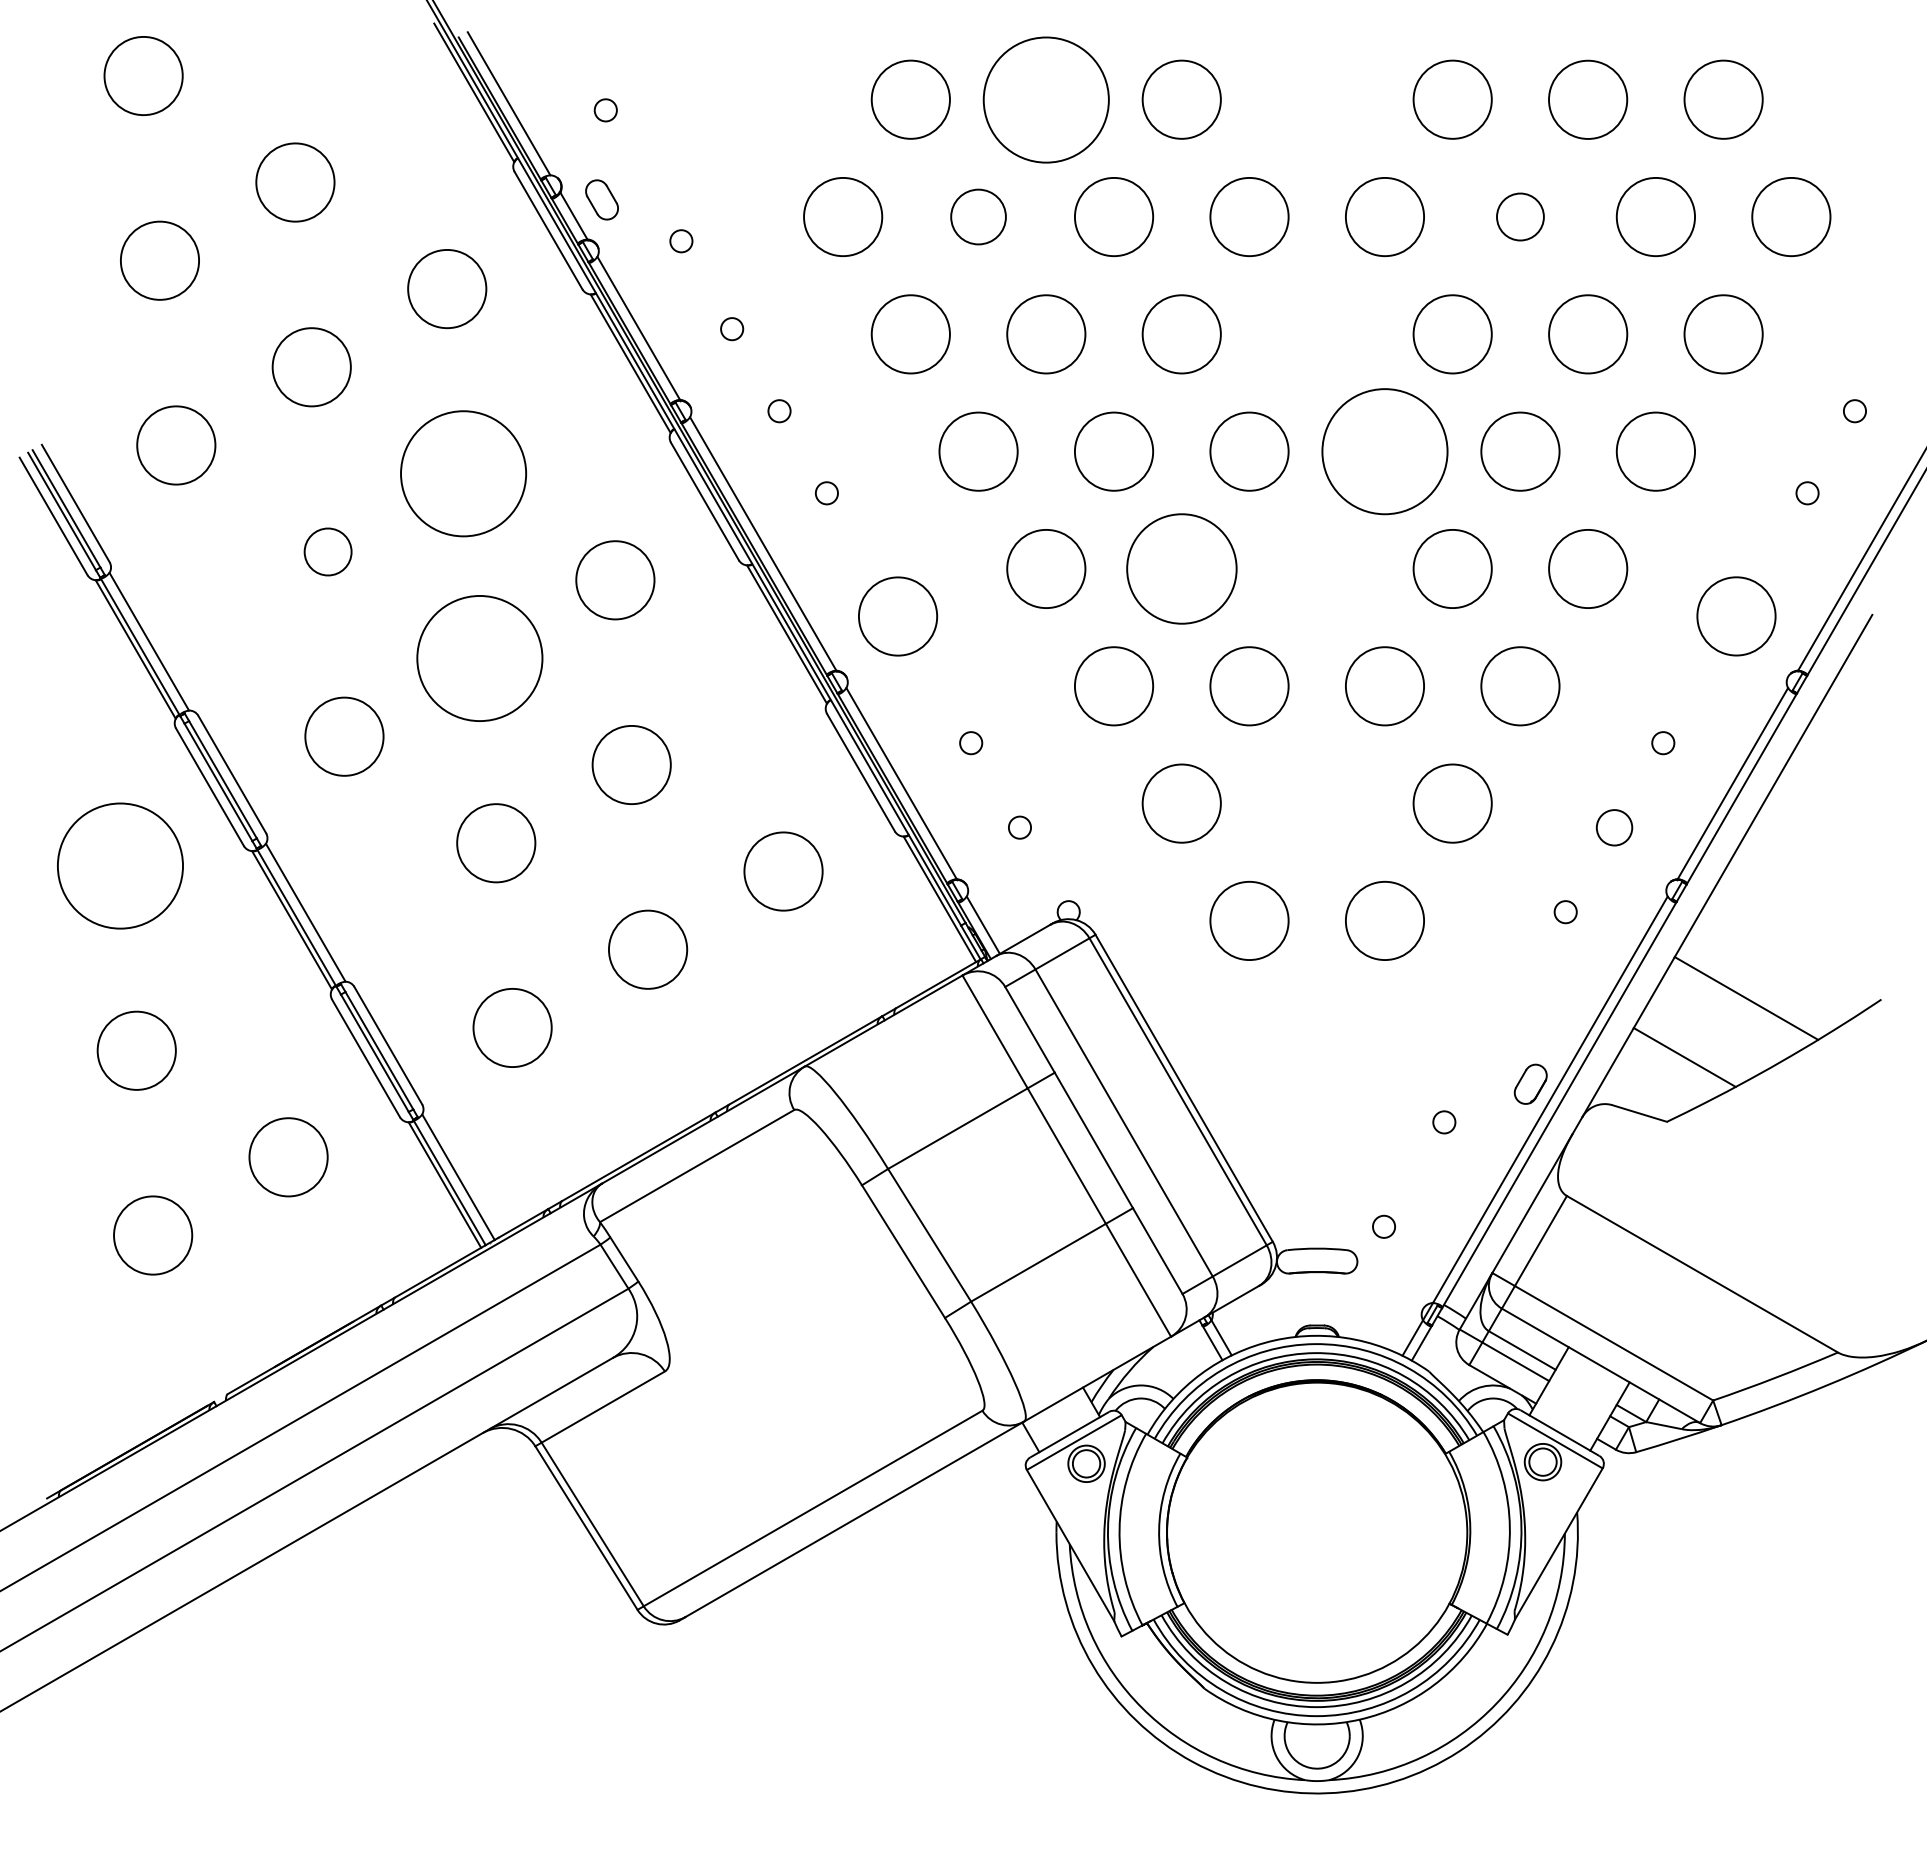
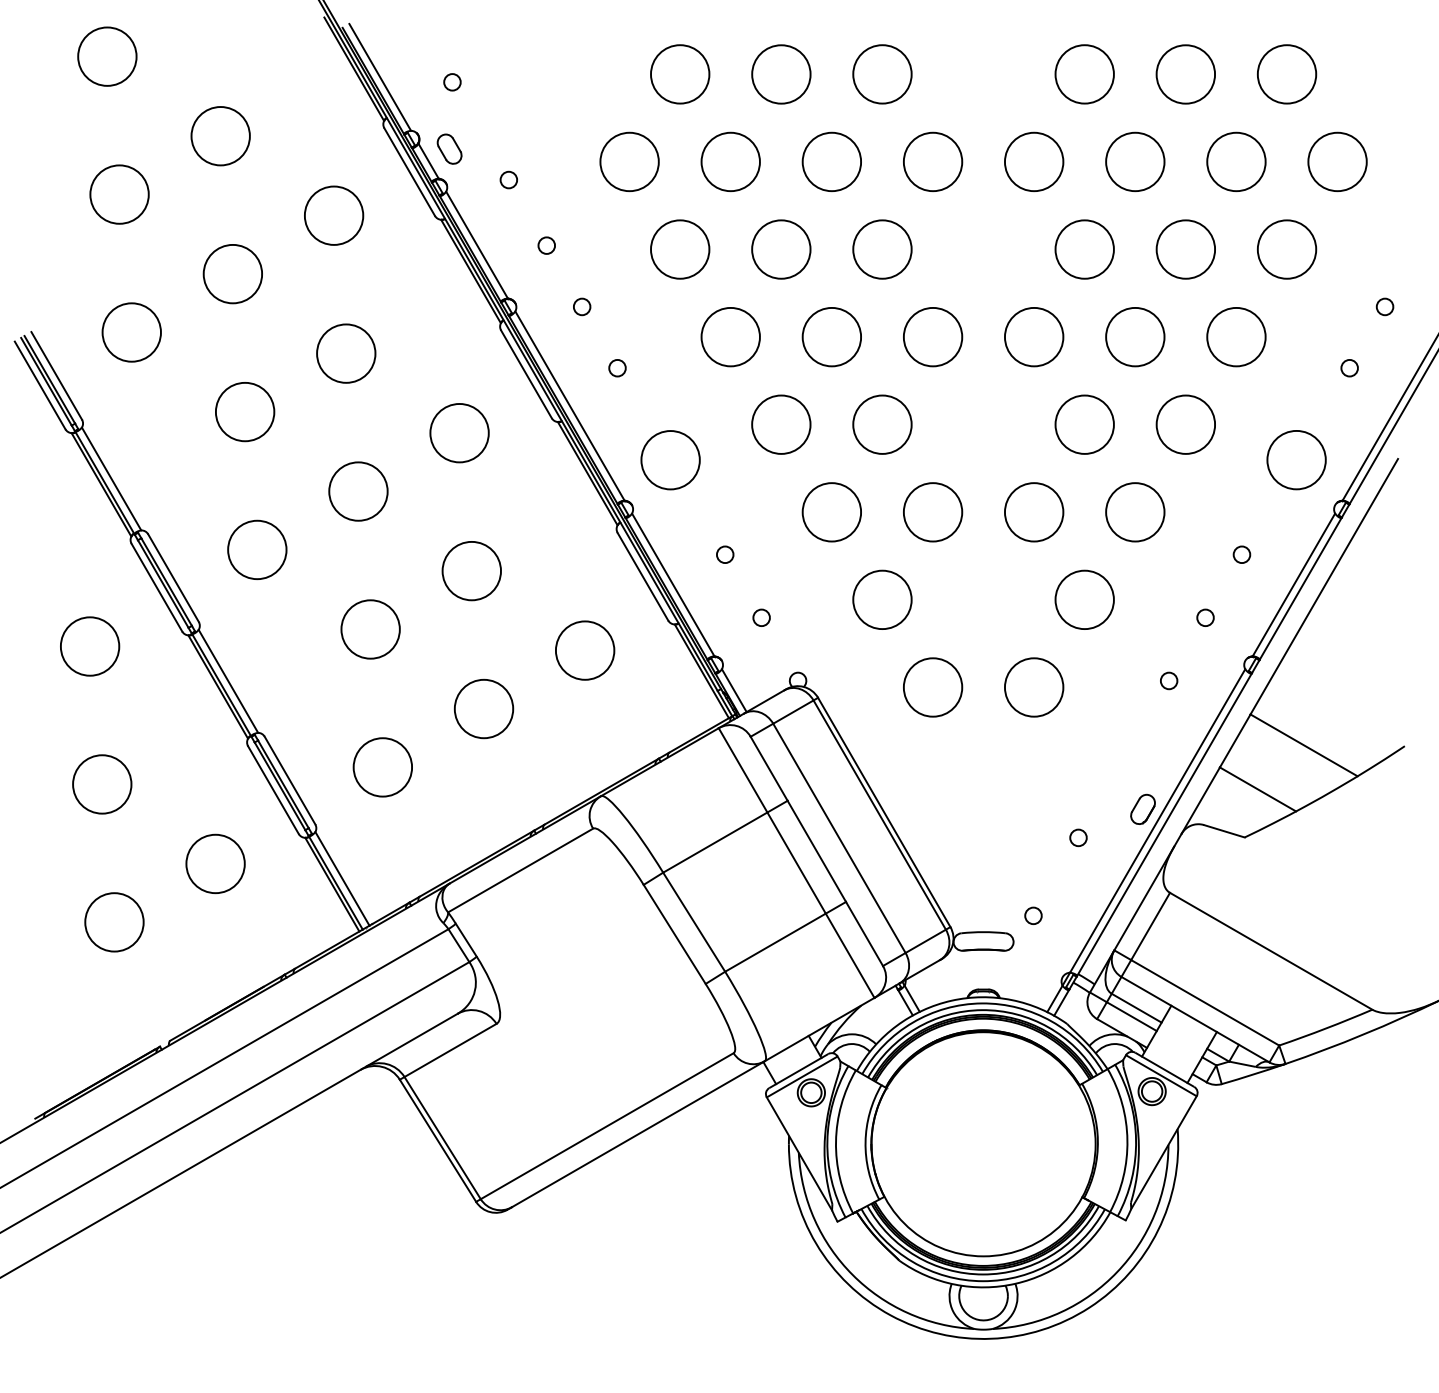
circle: (1046, 99) -> (781, 74), size x0.62
circle: (978, 216) -> (730, 161), size x1.43
circle: (1520, 216) -> (1135, 161), size x1.67
circle: (1384, 451) -> (1033, 337), size x0.62
circle: (463, 473) -> (346, 353), size x0.62
circle: (328, 551) -> (245, 411), size x1.67
circle: (1181, 568) -> (882, 424), size x0.71
circle: (479, 658) -> (358, 491), size x0.62
circle: (1614, 827) -> (1205, 617), size x0.62
circle: (120, 865) -> (90, 646), size x0.62

